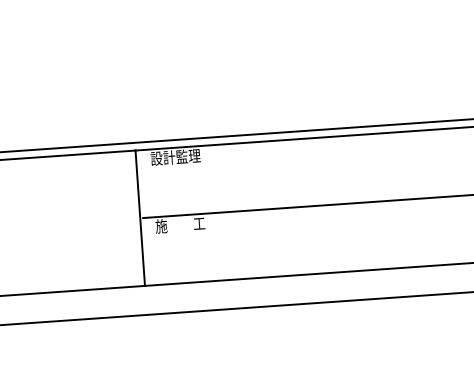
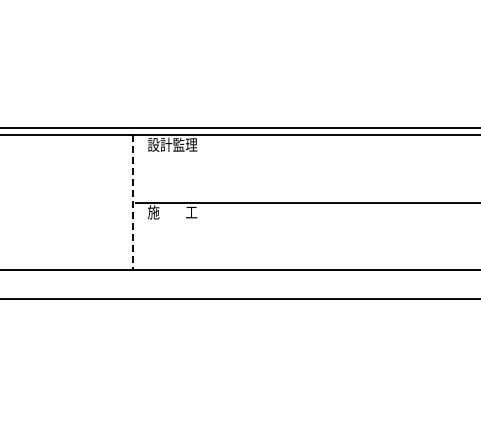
line: (140, 218) -> (133, 203), solid -> dashed

